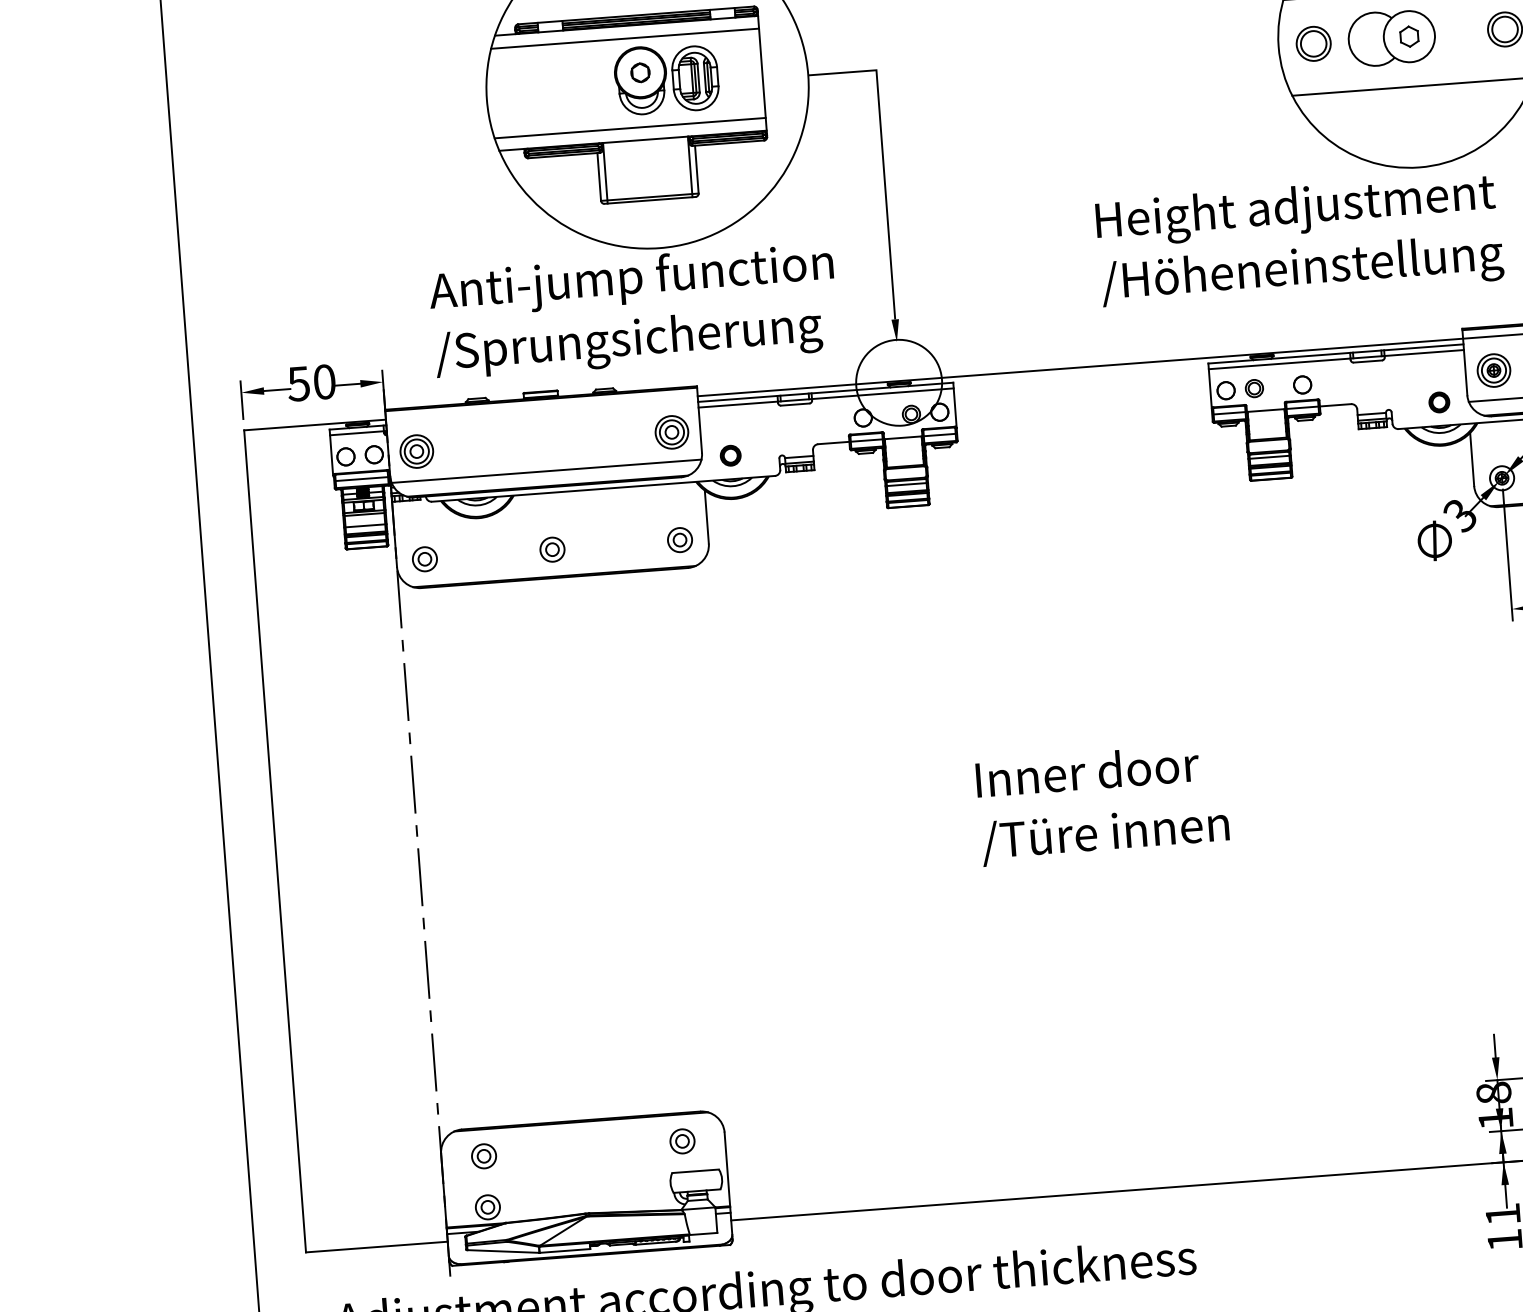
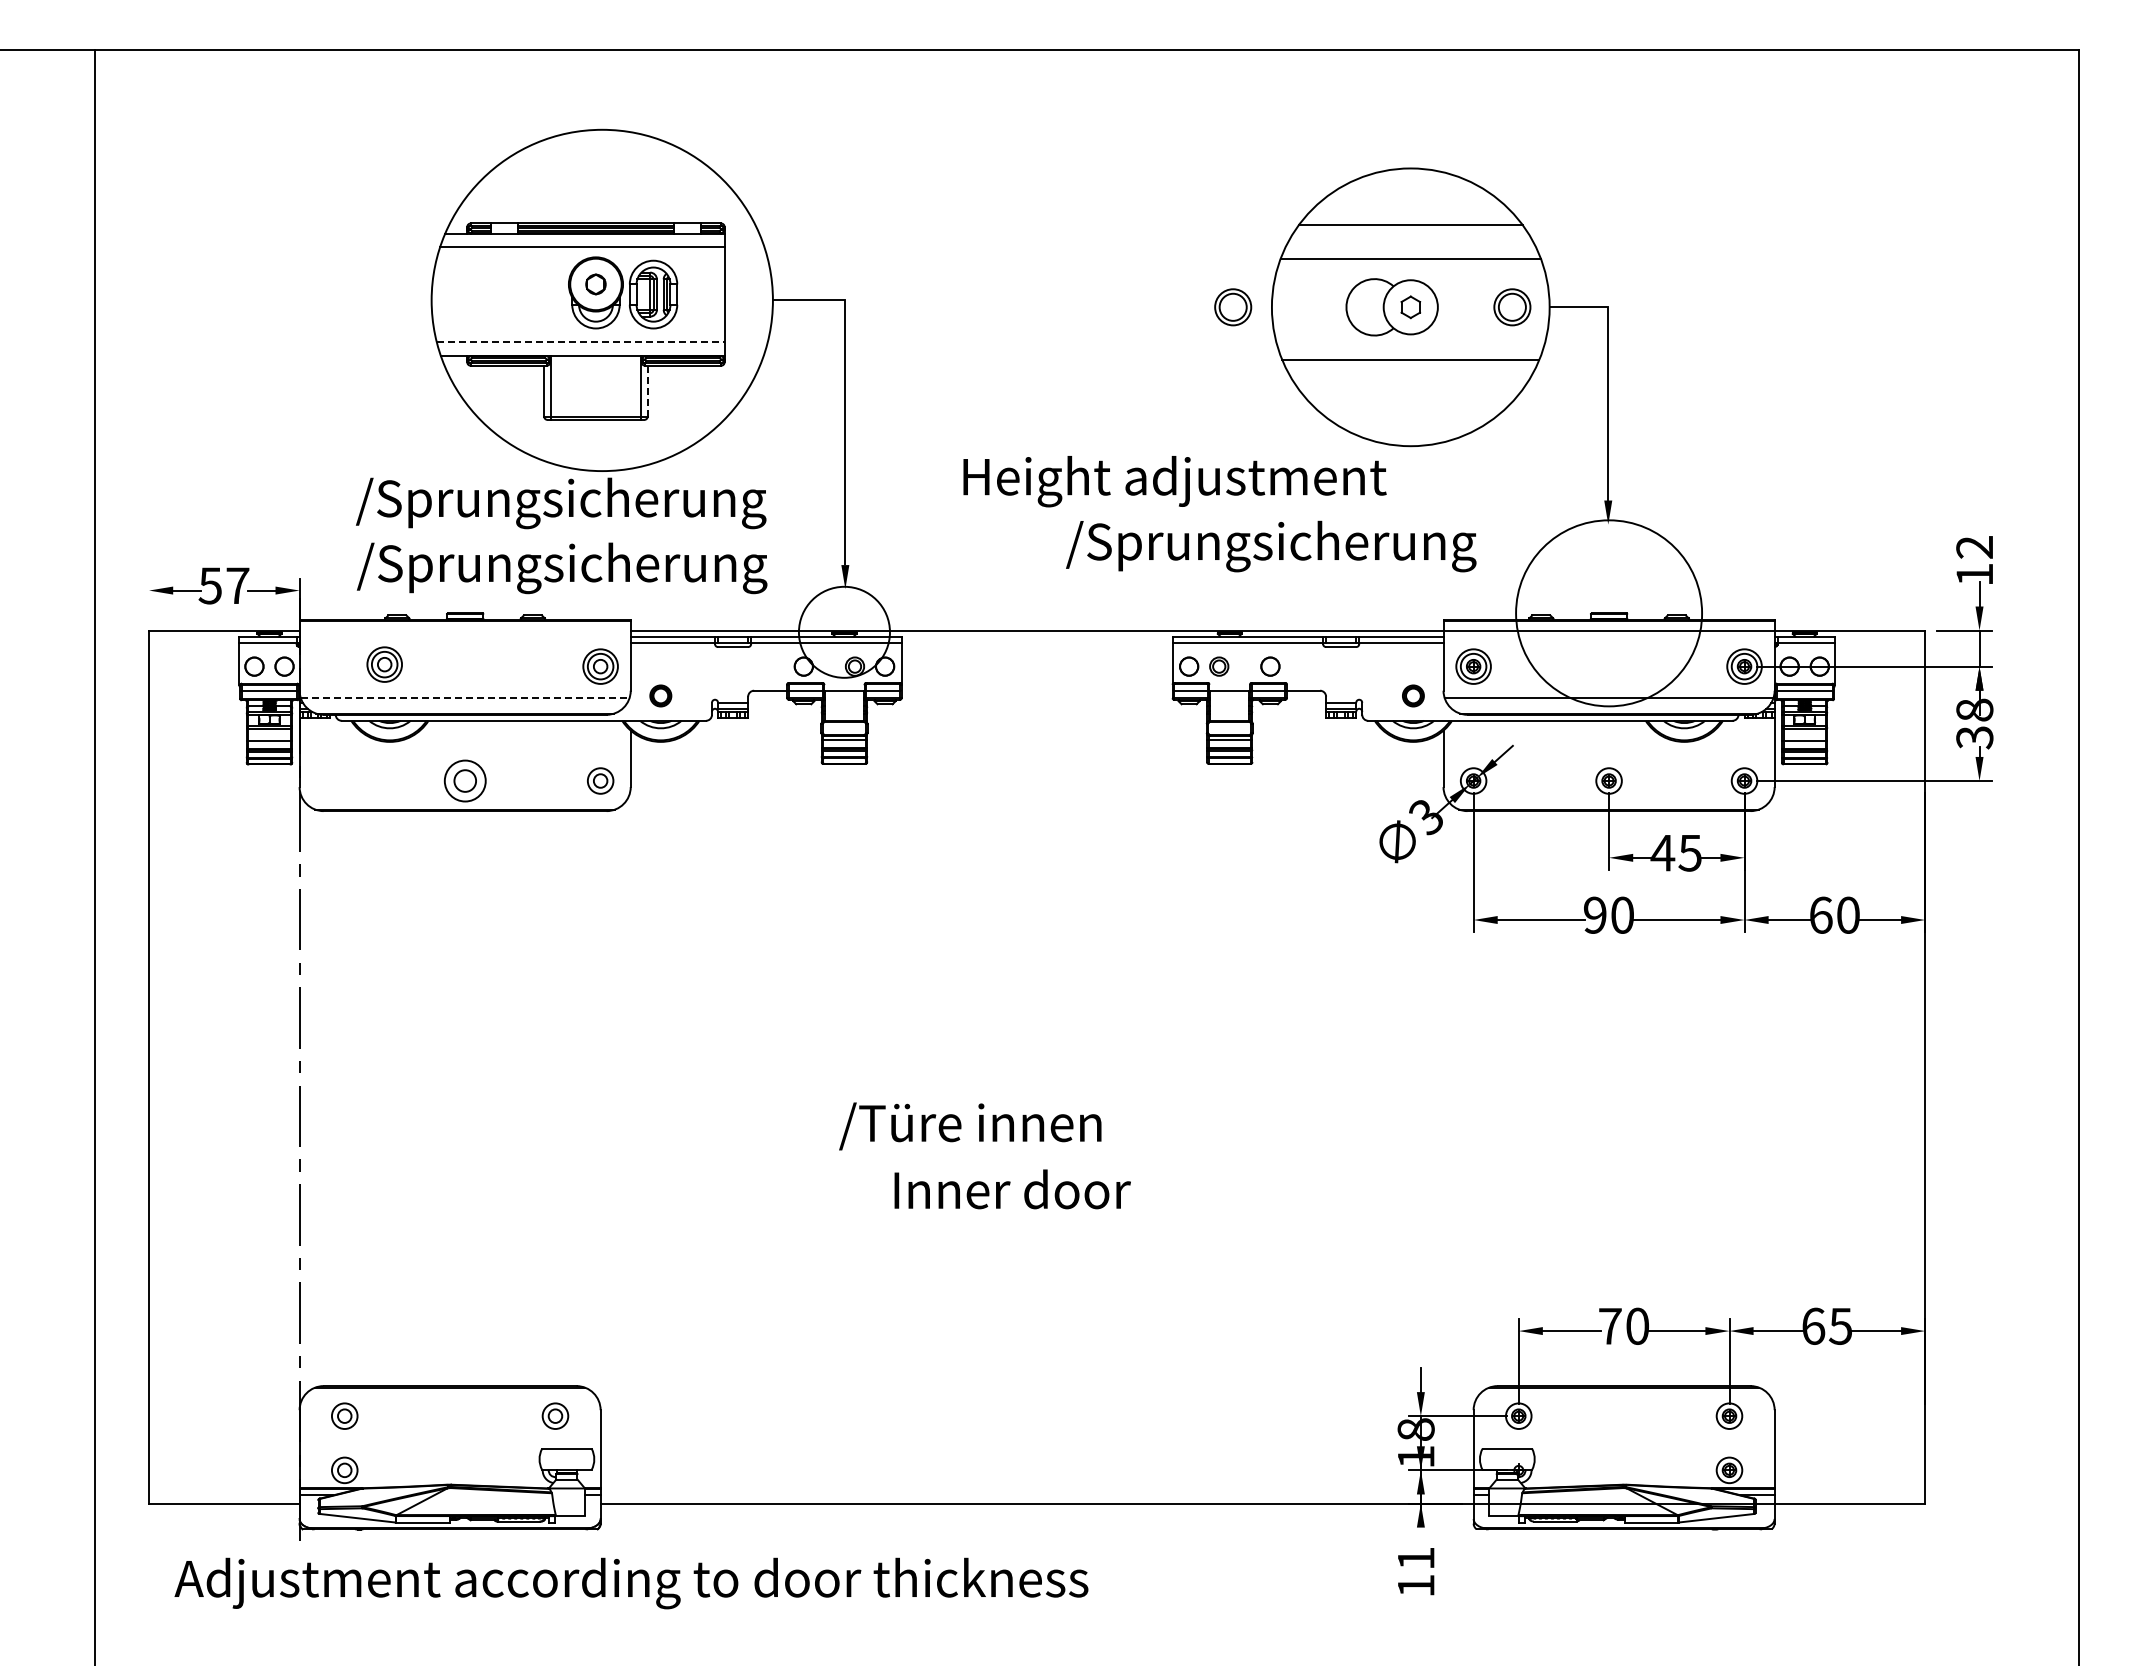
part: (1314, 44) -> (1233, 307), moved
line: (630, 128) -> (580, 342), solid -> dashed
line: (696, 169) -> (647, 390), solid -> dashed
text: (1295, 210) -> (1174, 481), moved
text: (1312, 270) -> (1289, 546), /Höheneinstellung -> /Sprungsicherung
text: (631, 280) -> (569, 503), Anti-jump function -> /Sprungsicherung
text: (324, 381) -> (237, 585), 50 -> 57
line: (242, 400) -> (149, 598), removed
part: (416, 451) -> (384, 664), moved
line: (546, 471) -> (465, 697), solid -> dashed
part: (551, 549) -> (464, 780), size x1.6
part: (424, 558) -> (329, 780), removed
text: (1087, 771) -> (1012, 1189), moved
text: (1105, 835) -> (970, 1126), moved
line: (1505, 1196) -> (1420, 1539), removed

